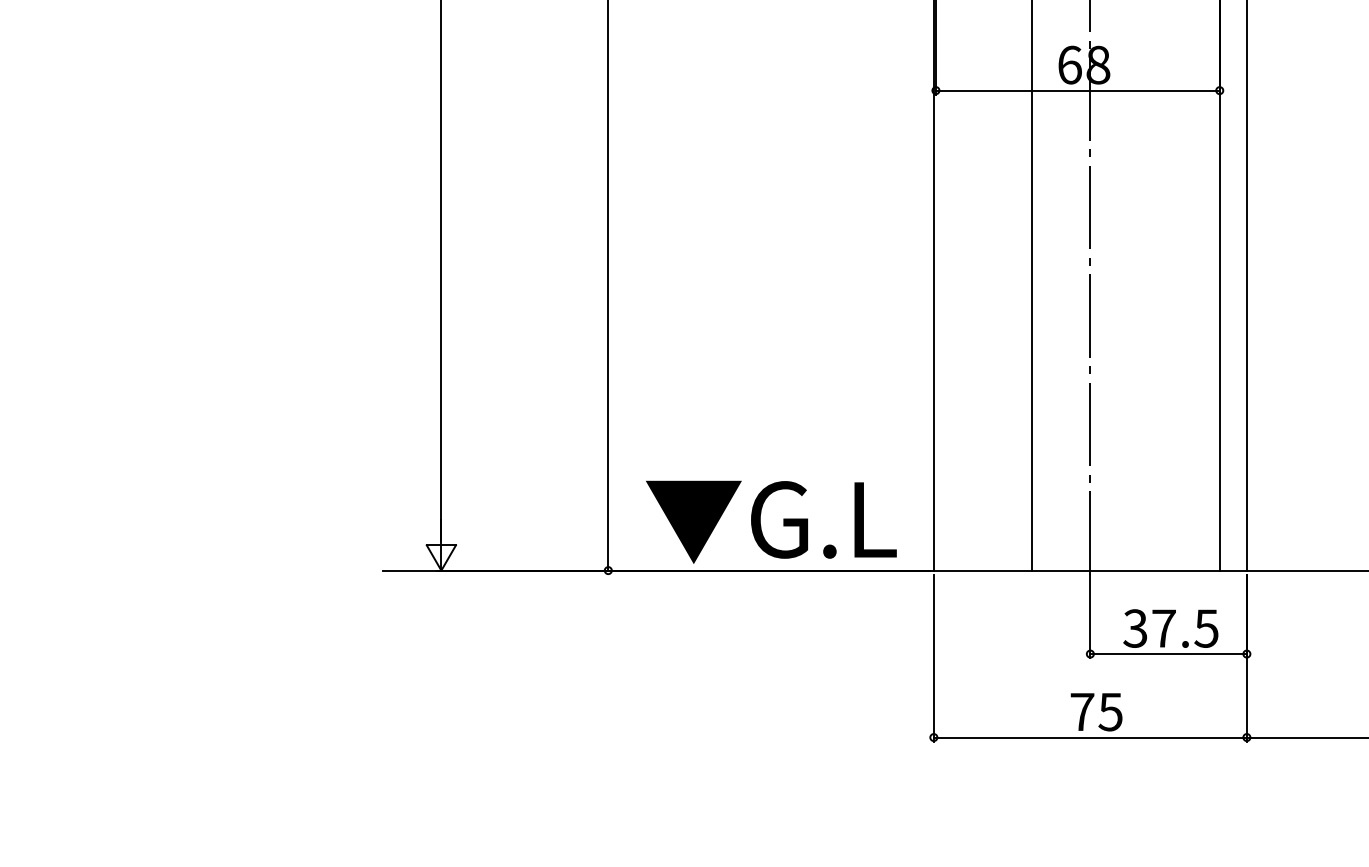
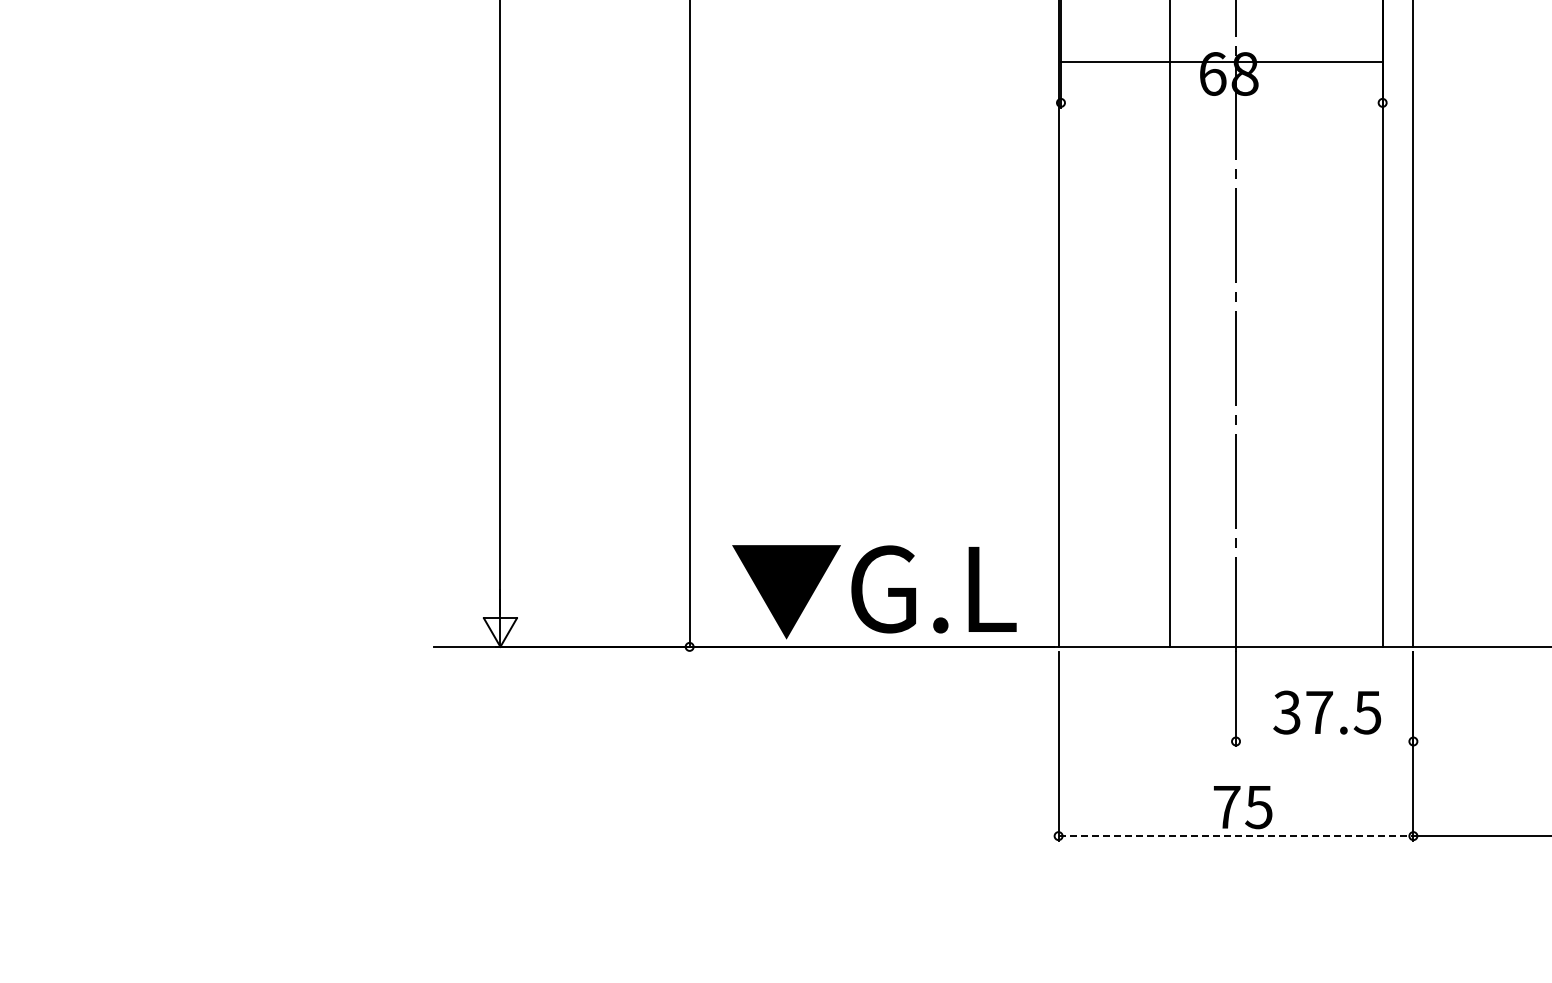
line: (1077, 90) -> (1221, 61), moved
line: (1168, 654) -> (1324, 741), removed
line: (1090, 737) -> (1236, 836), solid -> dashed

